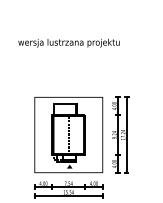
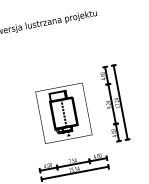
part: (68, 135) -> (63, 113), size x0.7

